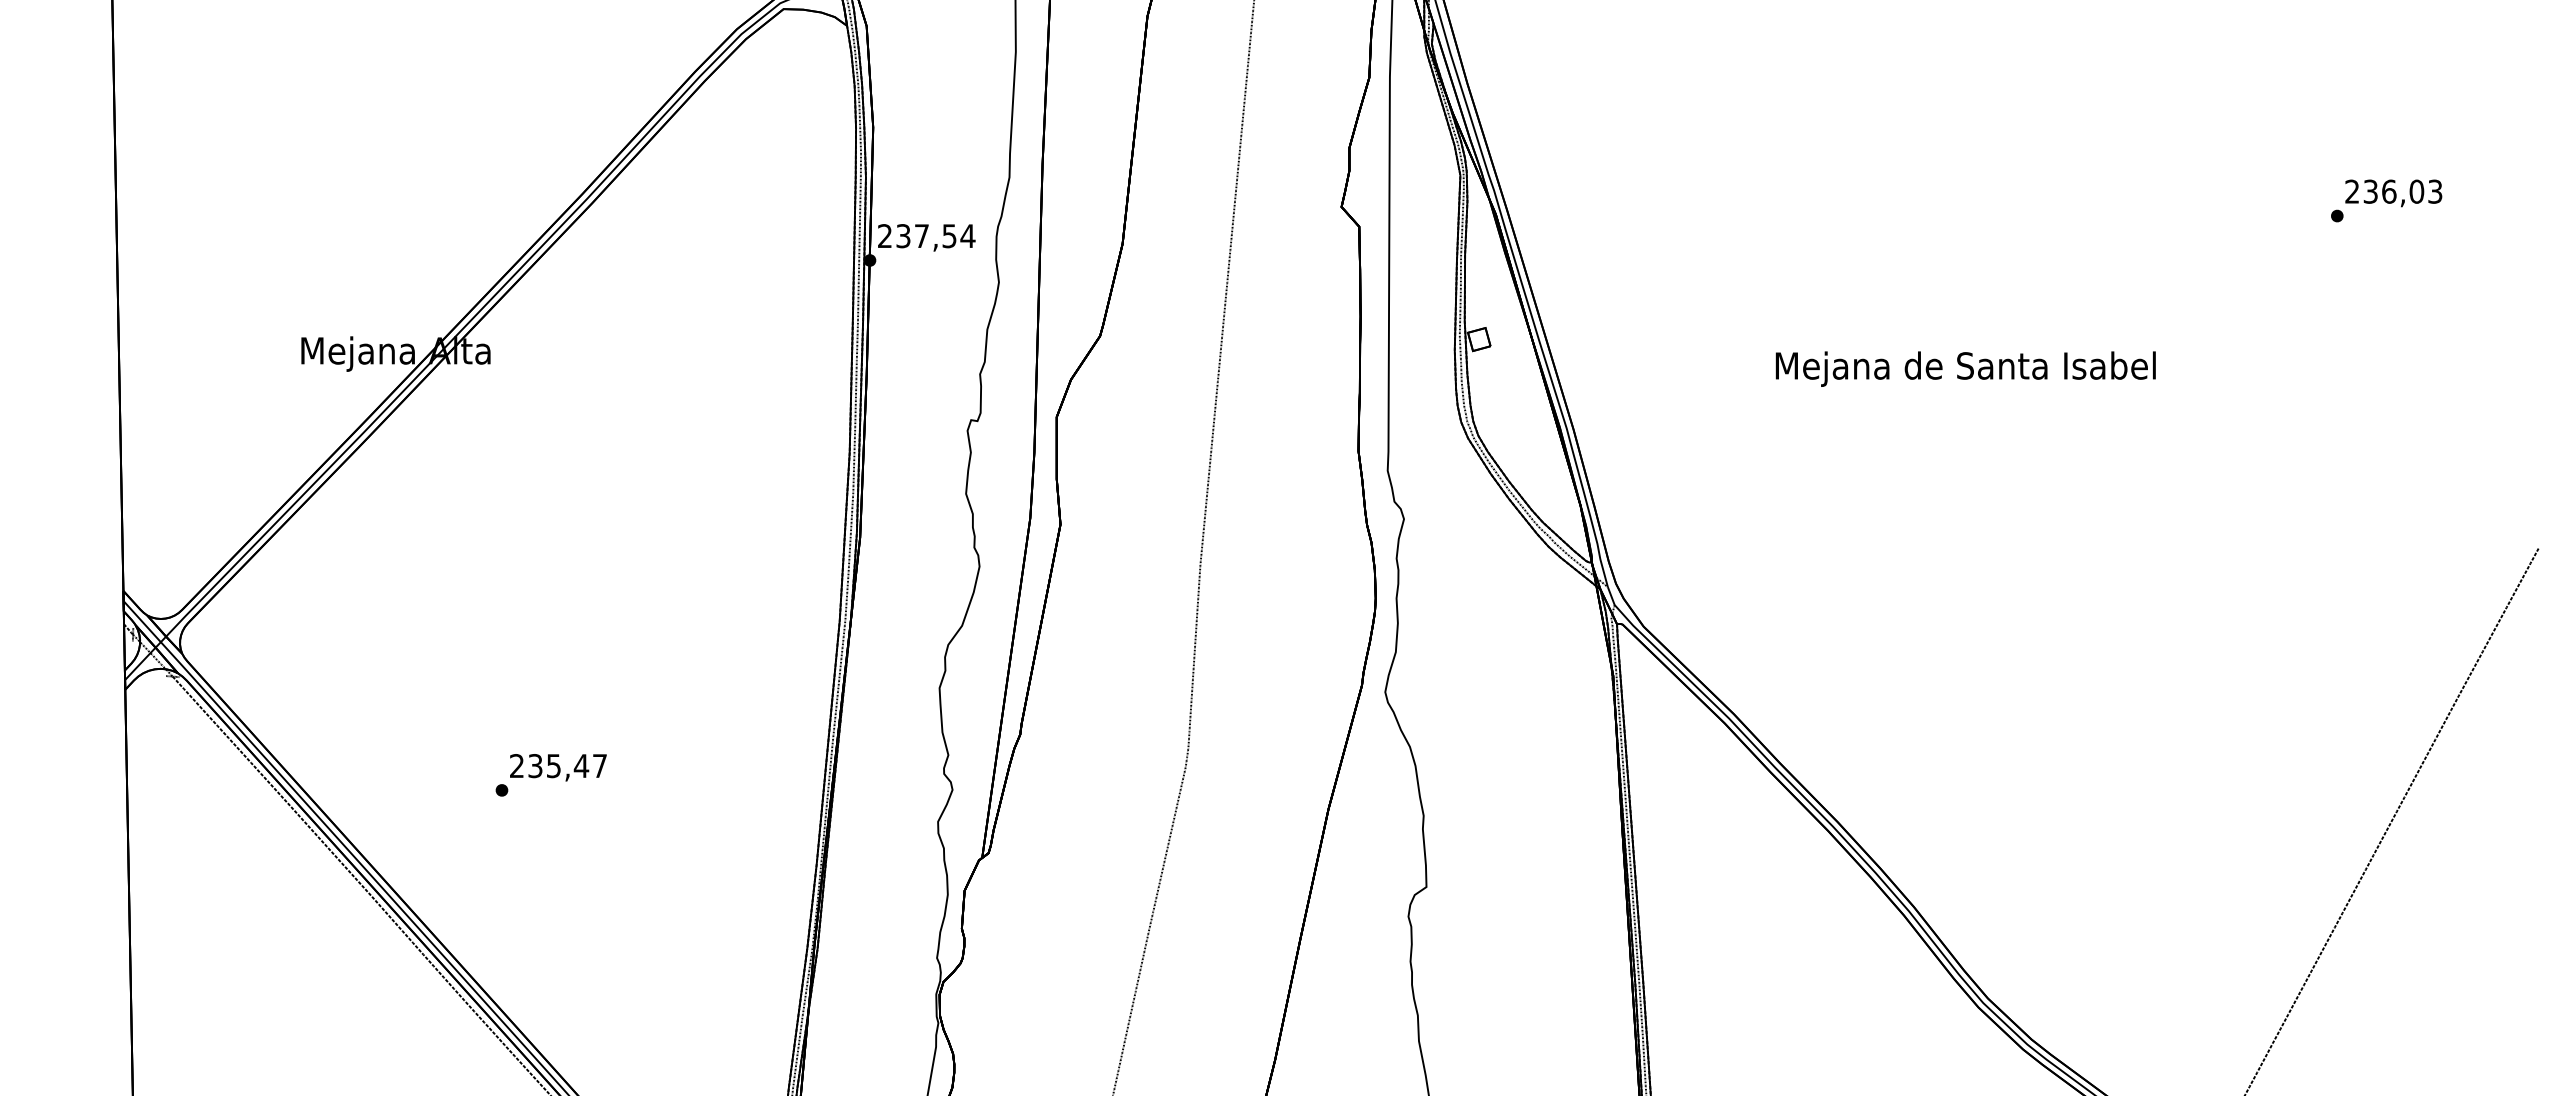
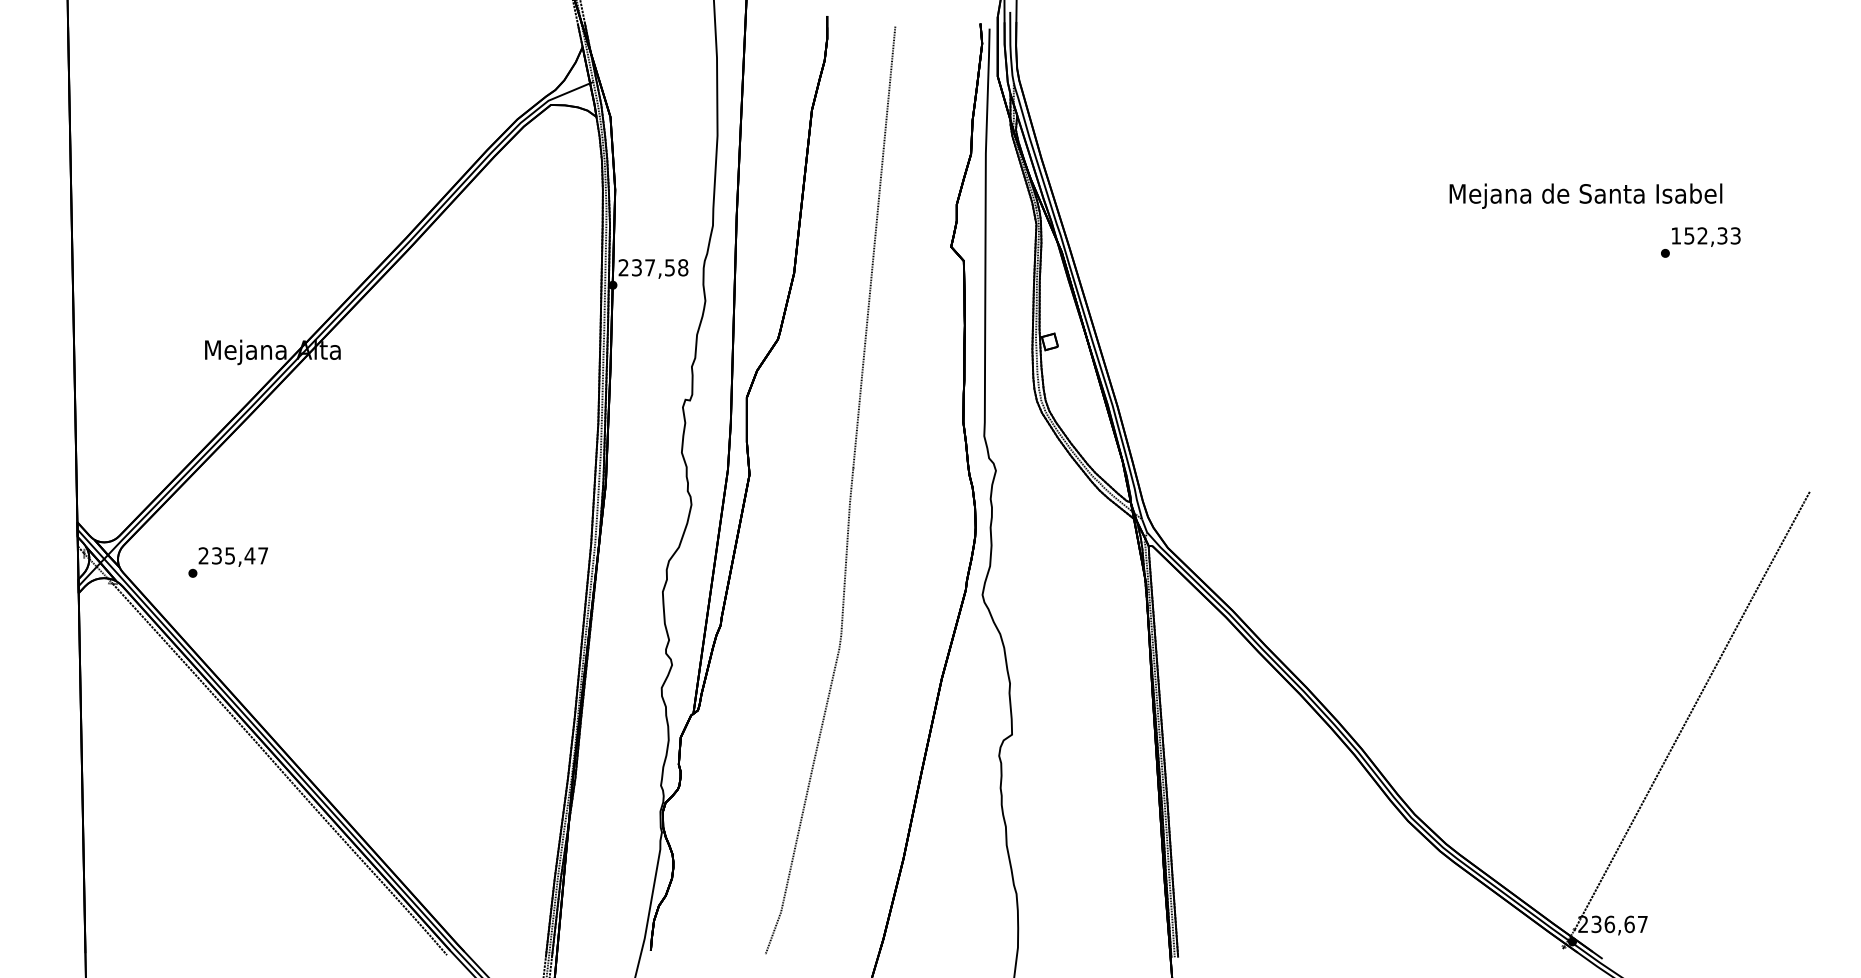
text: (2384, 191) -> (1699, 235), 236,03 -> 152,33
text: (967, 235) -> (682, 267), 237,54 -> 237,58
text: (1965, 368) -> (1585, 195), moved
text: (550, 775) -> (227, 562), moved

